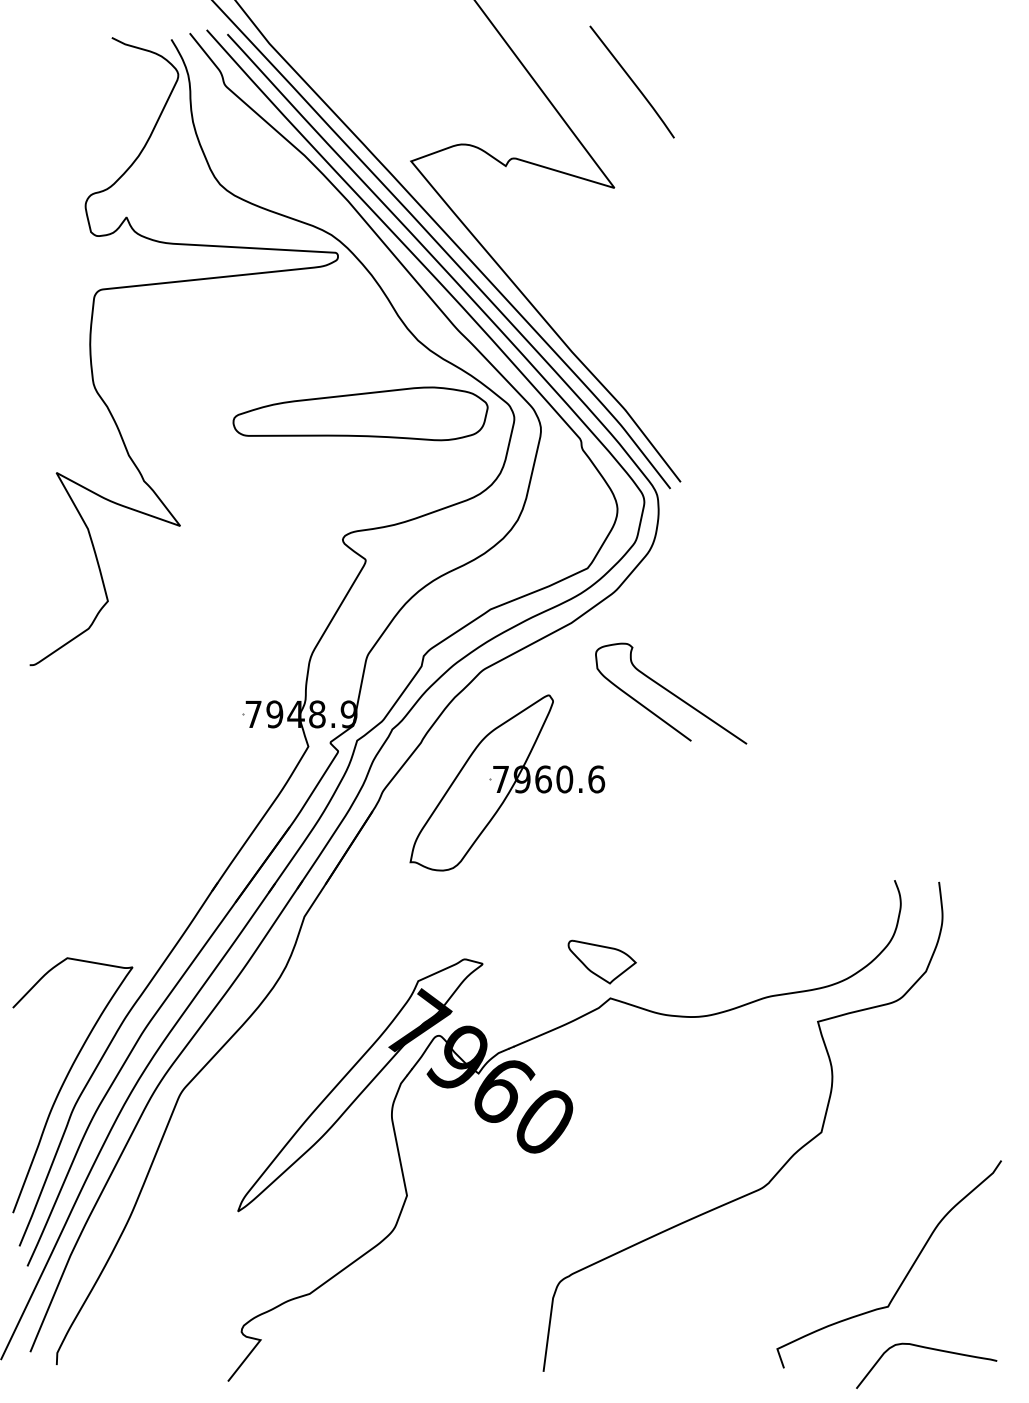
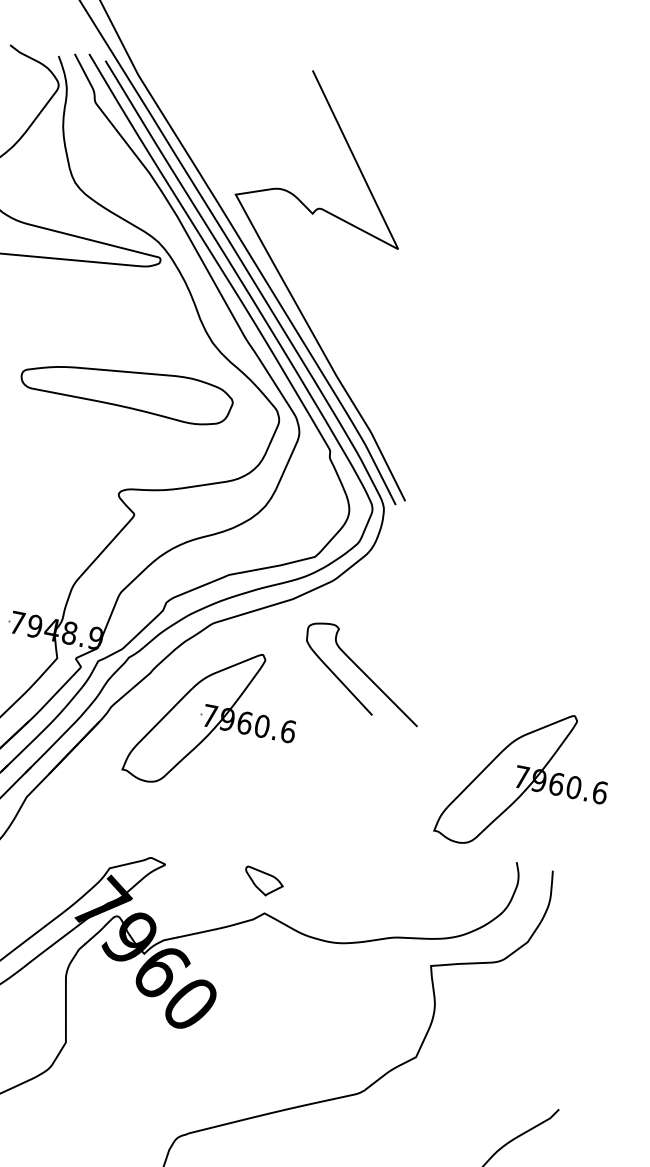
line: (631, 81) -> (429, 164), removed
part: (360, 413) -> (127, 388), moved
part: (887, 782) -> (526, 780), added
part: (601, 961) -> (263, 881), size x0.7

